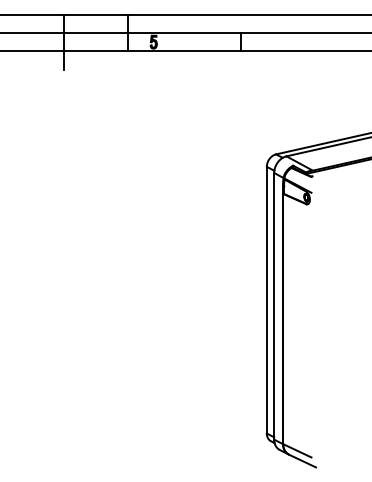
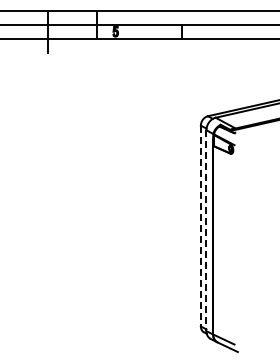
line: (266, 300) -> (200, 226), solid -> dashed
line: (274, 307) -> (206, 231), solid -> dashed

